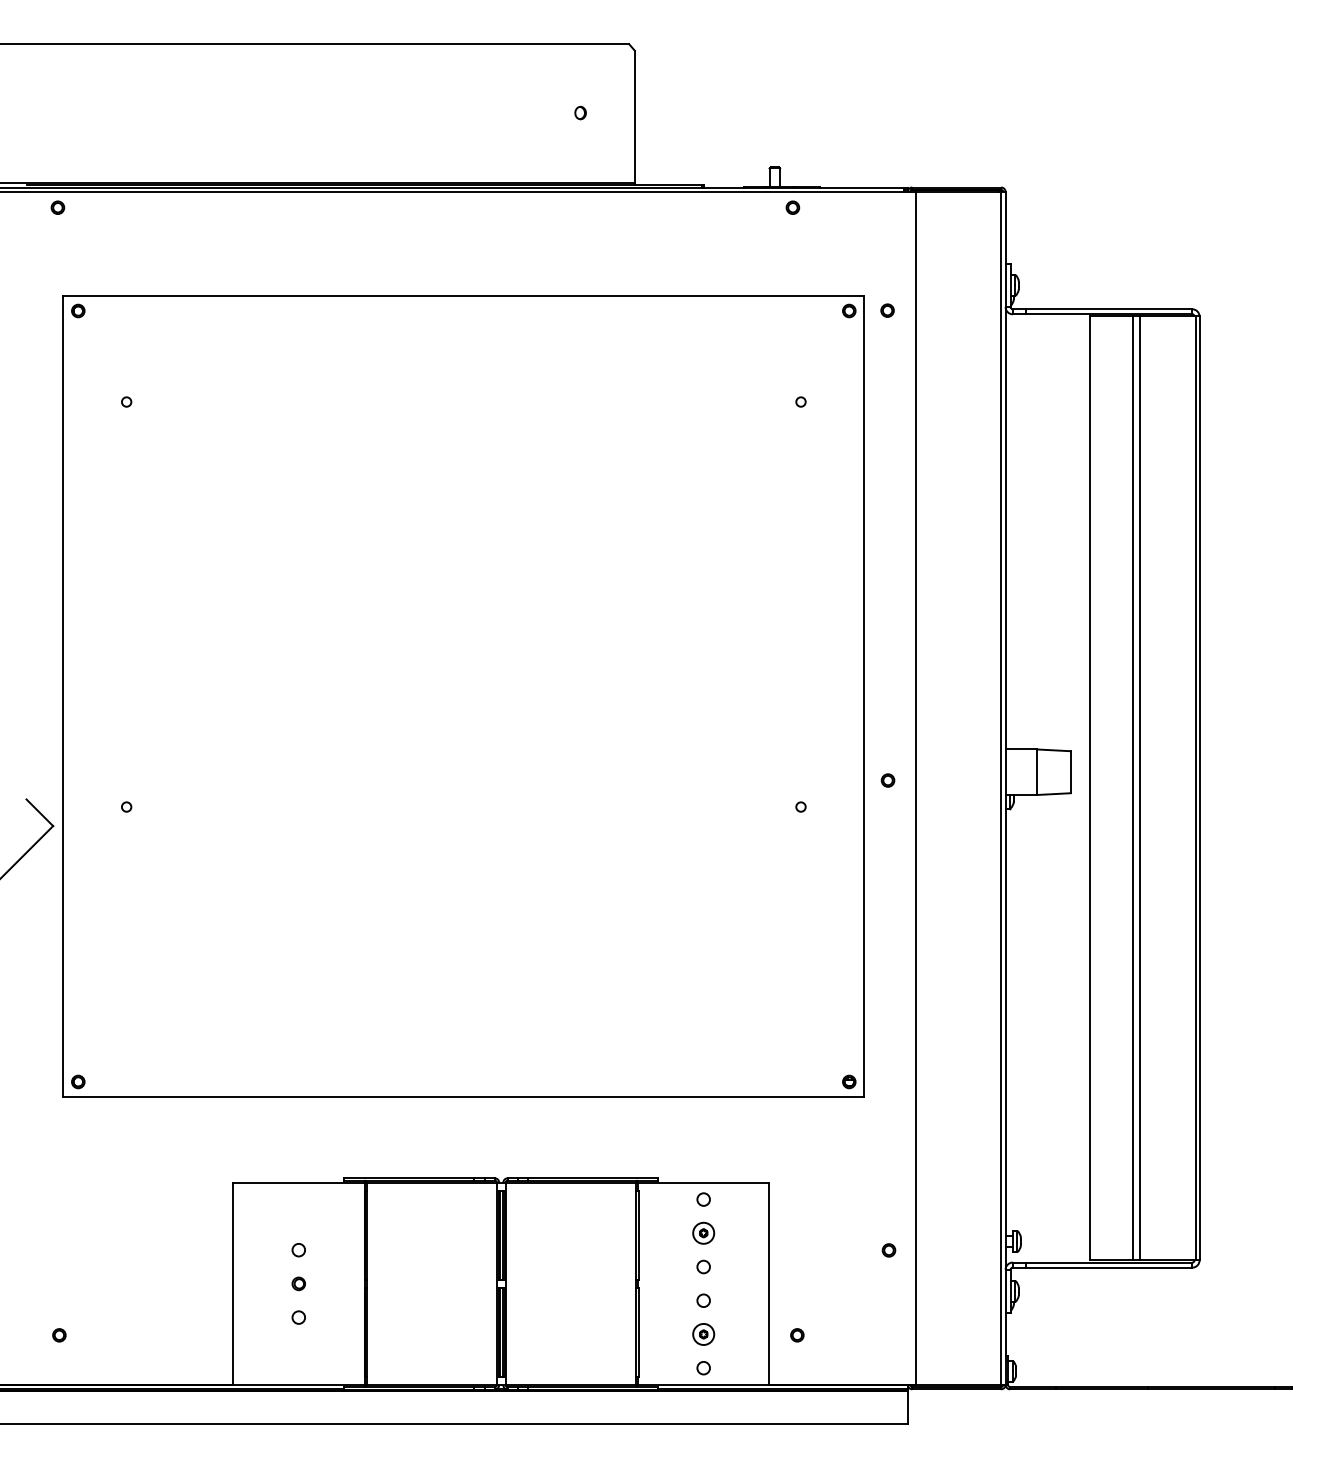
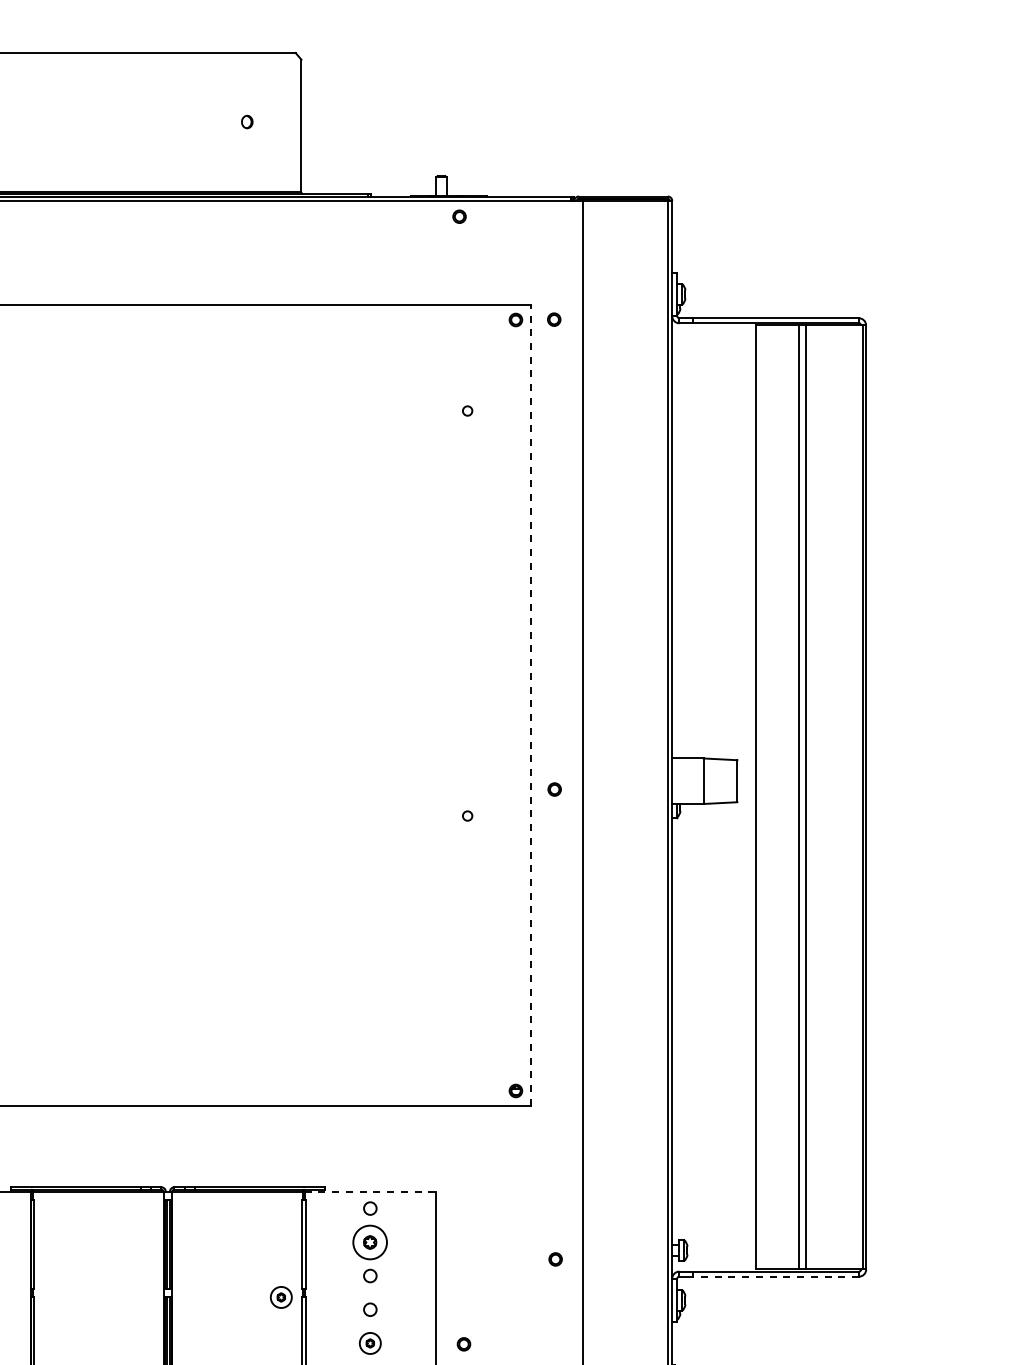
line: (864, 696) -> (531, 705), solid -> dashed
line: (703, 1182) -> (370, 1191), solid -> dashed
part: (703, 1232) -> (370, 1241), size x1.6
line: (1109, 1267) -> (776, 1276), solid -> dashed
part: (614, 1288) -> (281, 1297), added

